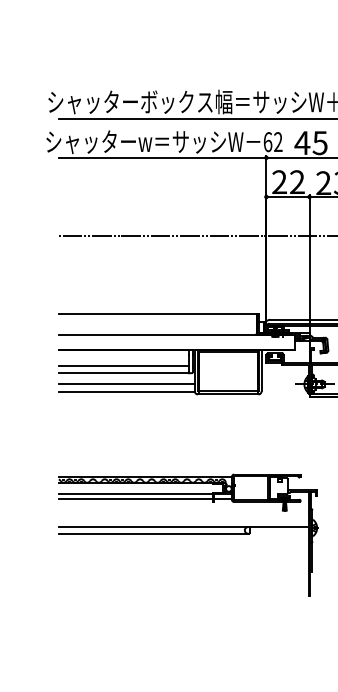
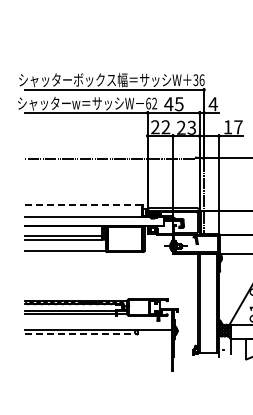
line: (157, 313) -> (83, 204), solid -> dashed
line: (126, 382) -> (65, 245), removed
line: (154, 534) -> (81, 334), solid -> dashed

